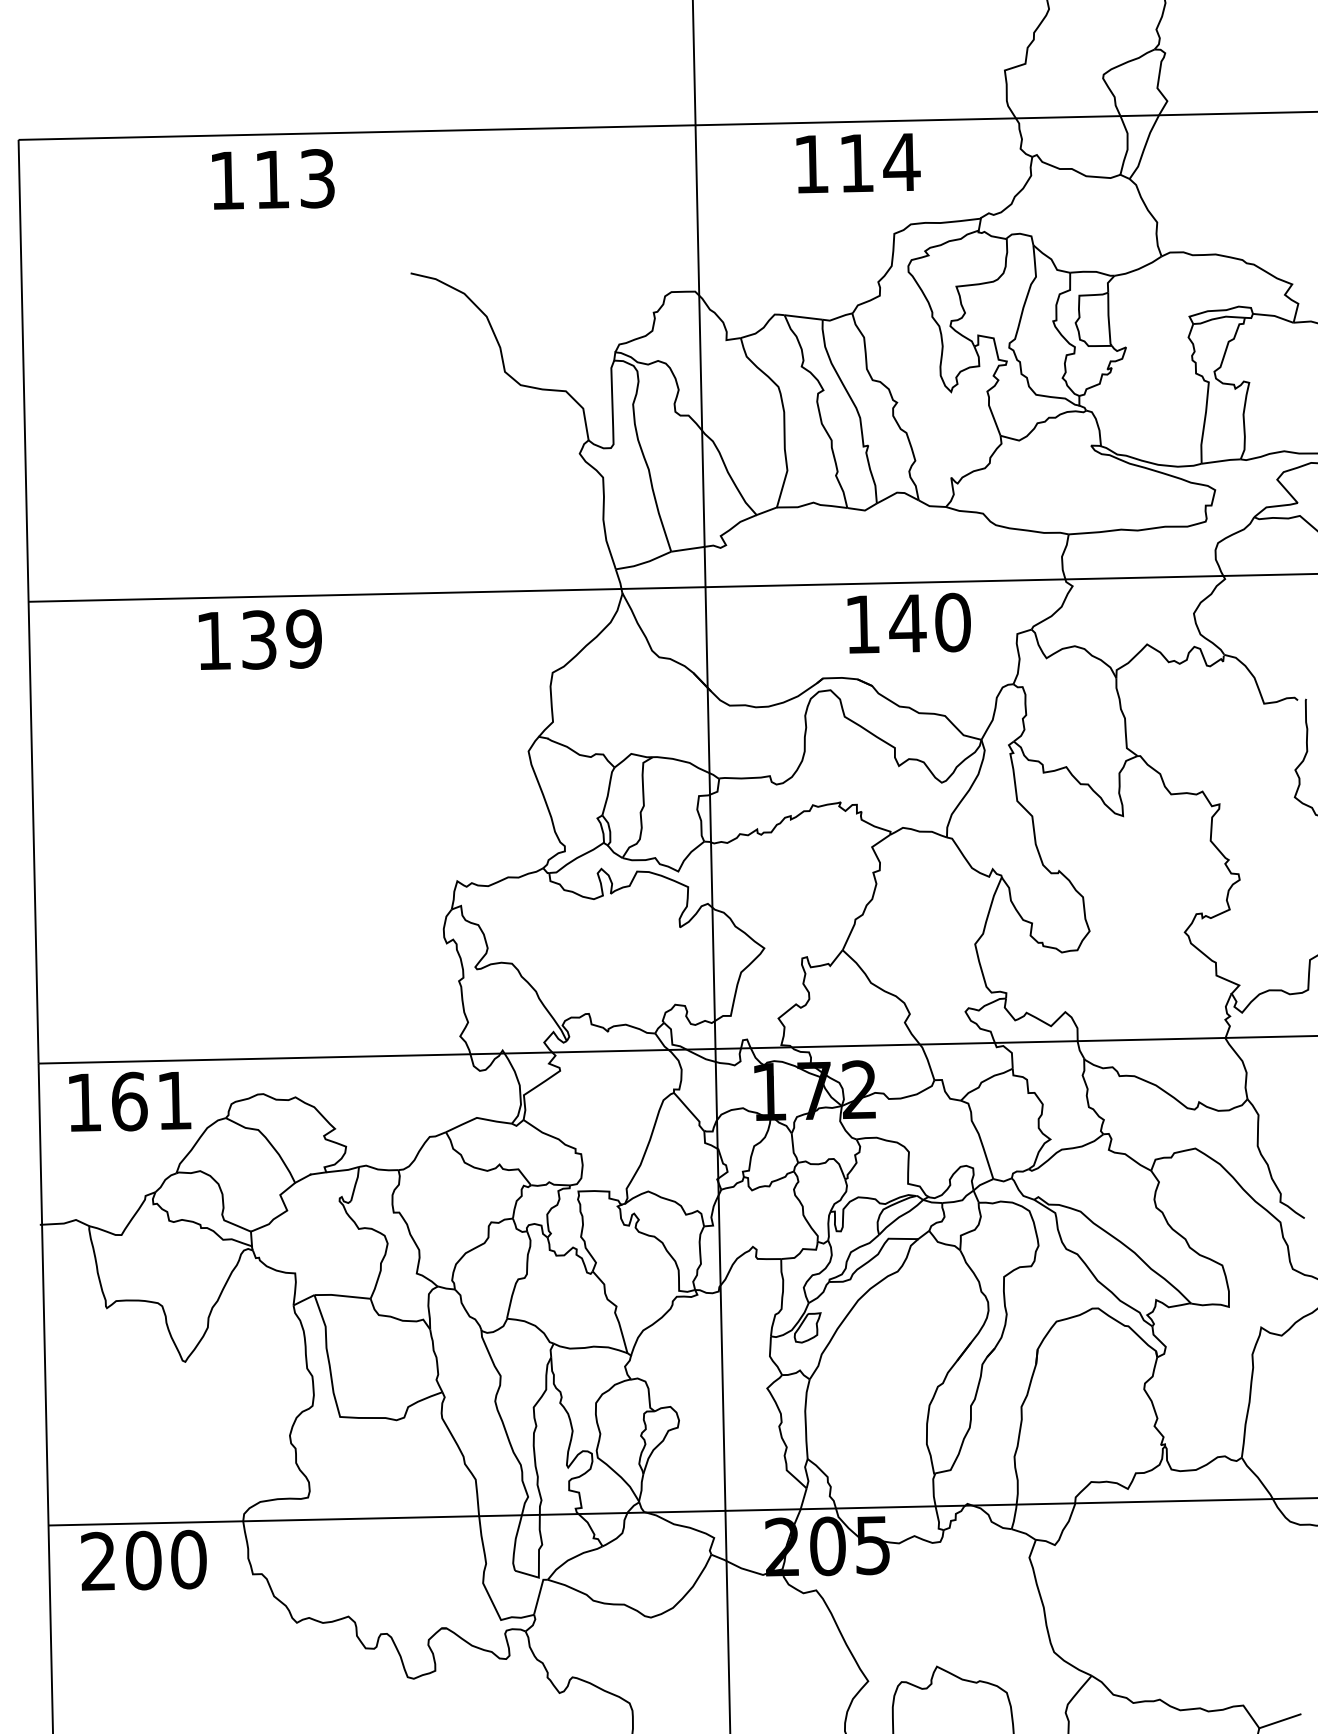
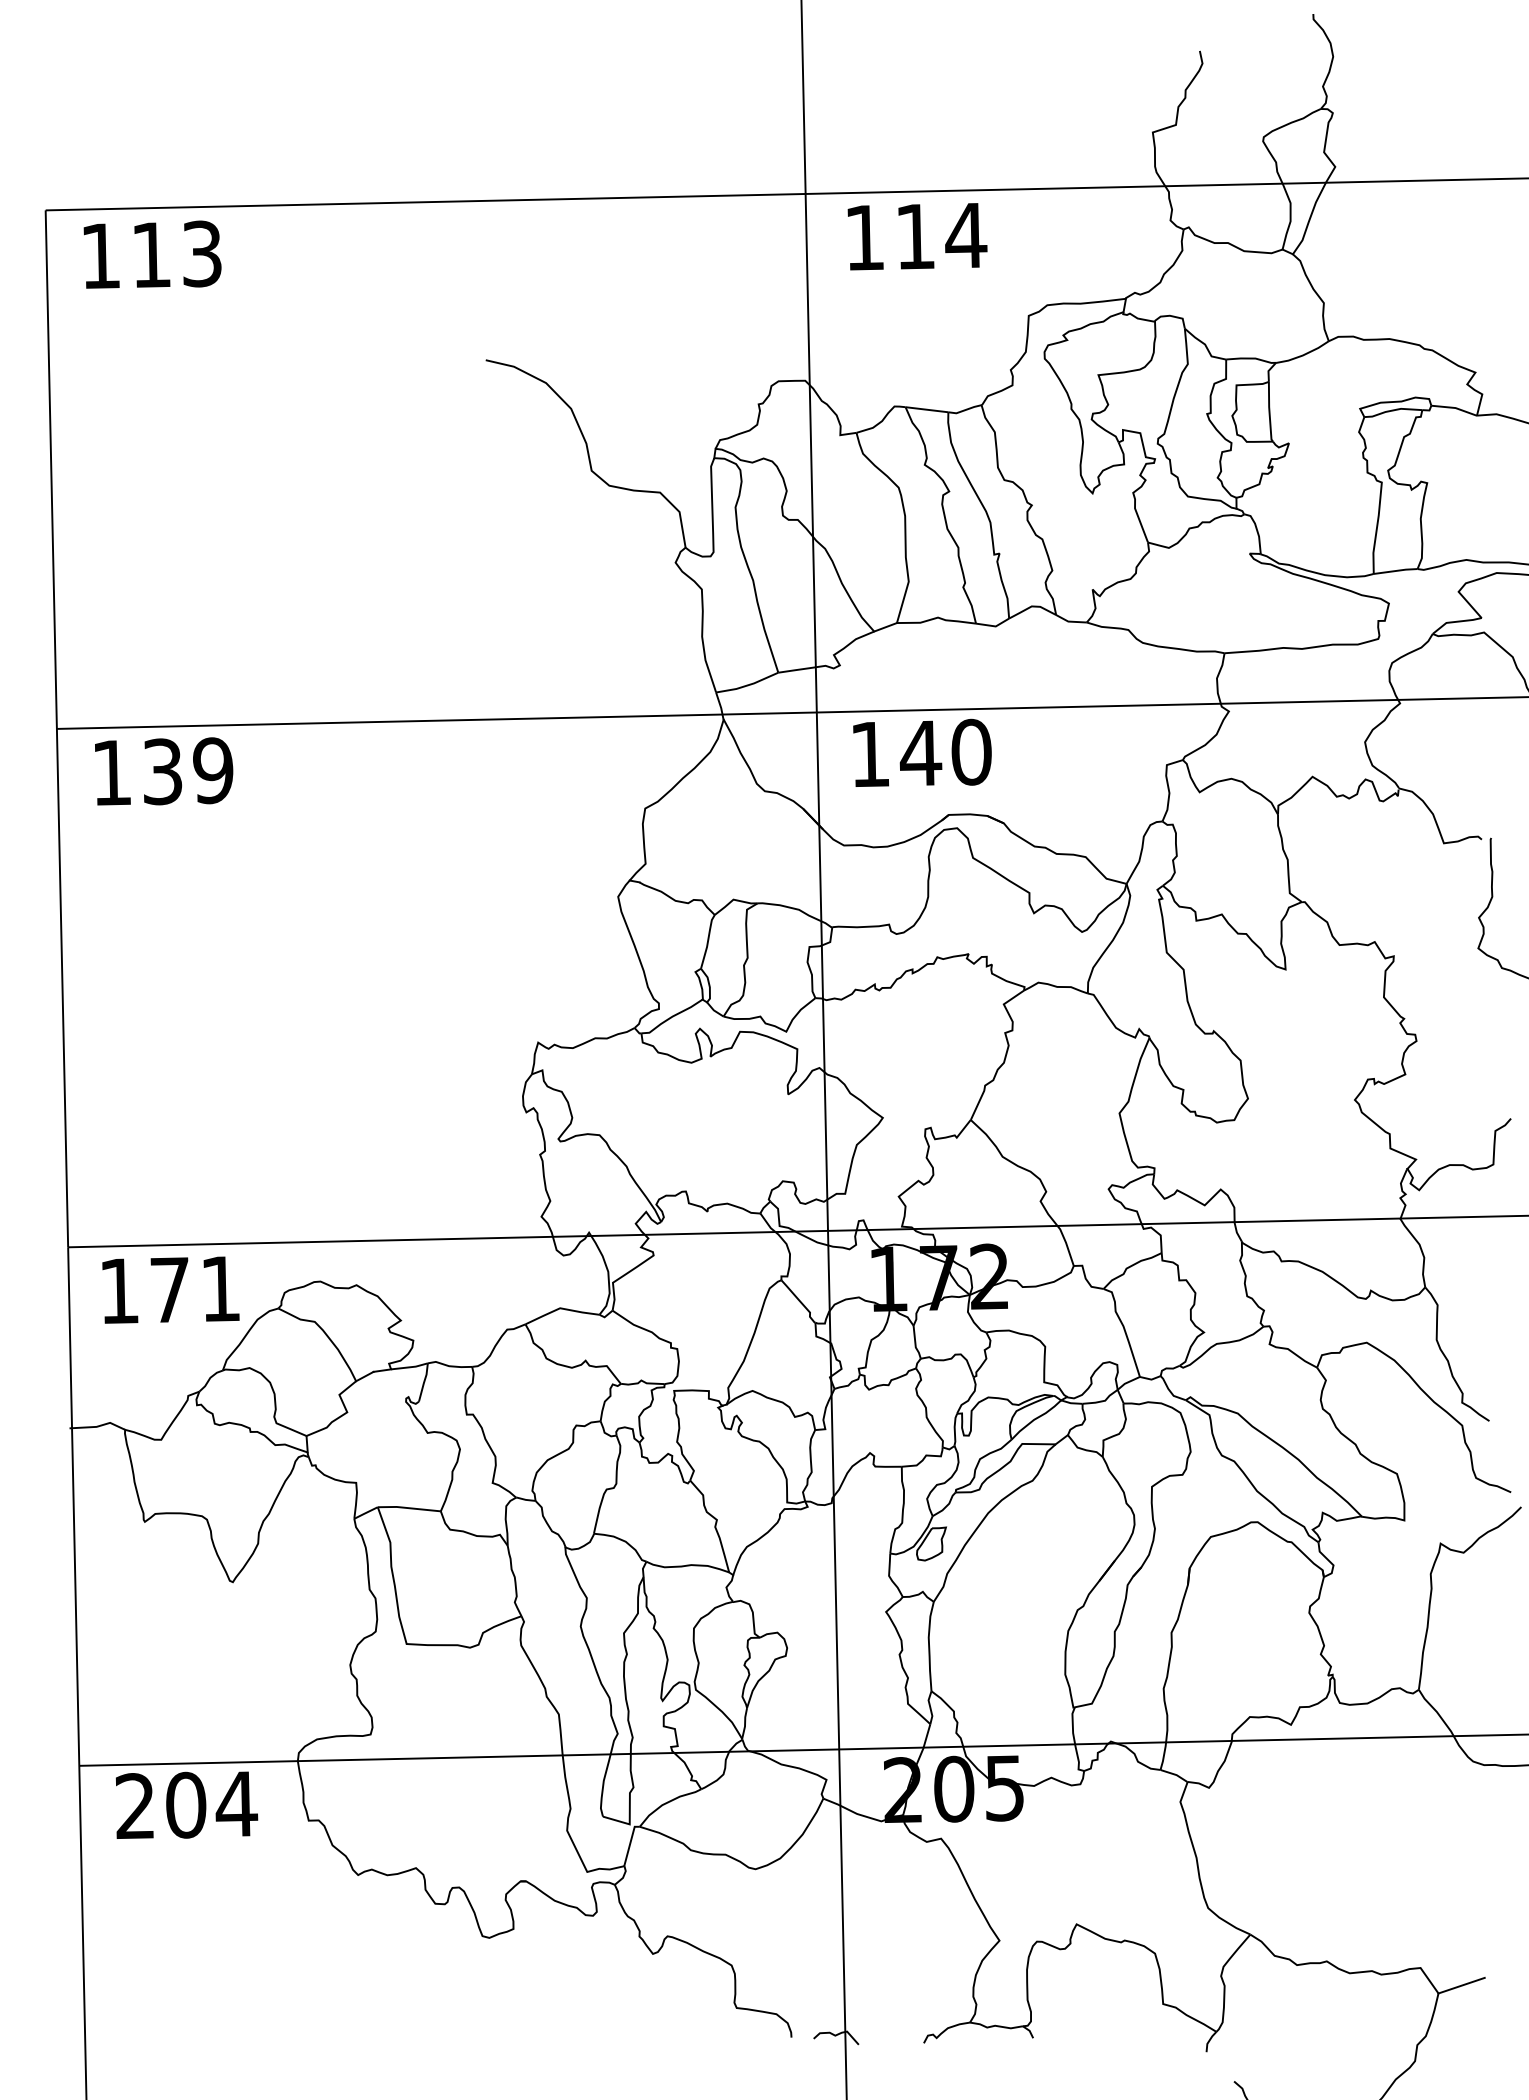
text: (858, 163) -> (917, 236), moved
text: (273, 179) -> (152, 254), moved
text: (909, 622) -> (922, 752), moved
text: (260, 639) -> (164, 771), moved
text: (129, 1101) -> (170, 1289), 161 -> 171
text: (188, 1559) -> (236, 1803), 200 -> 204

